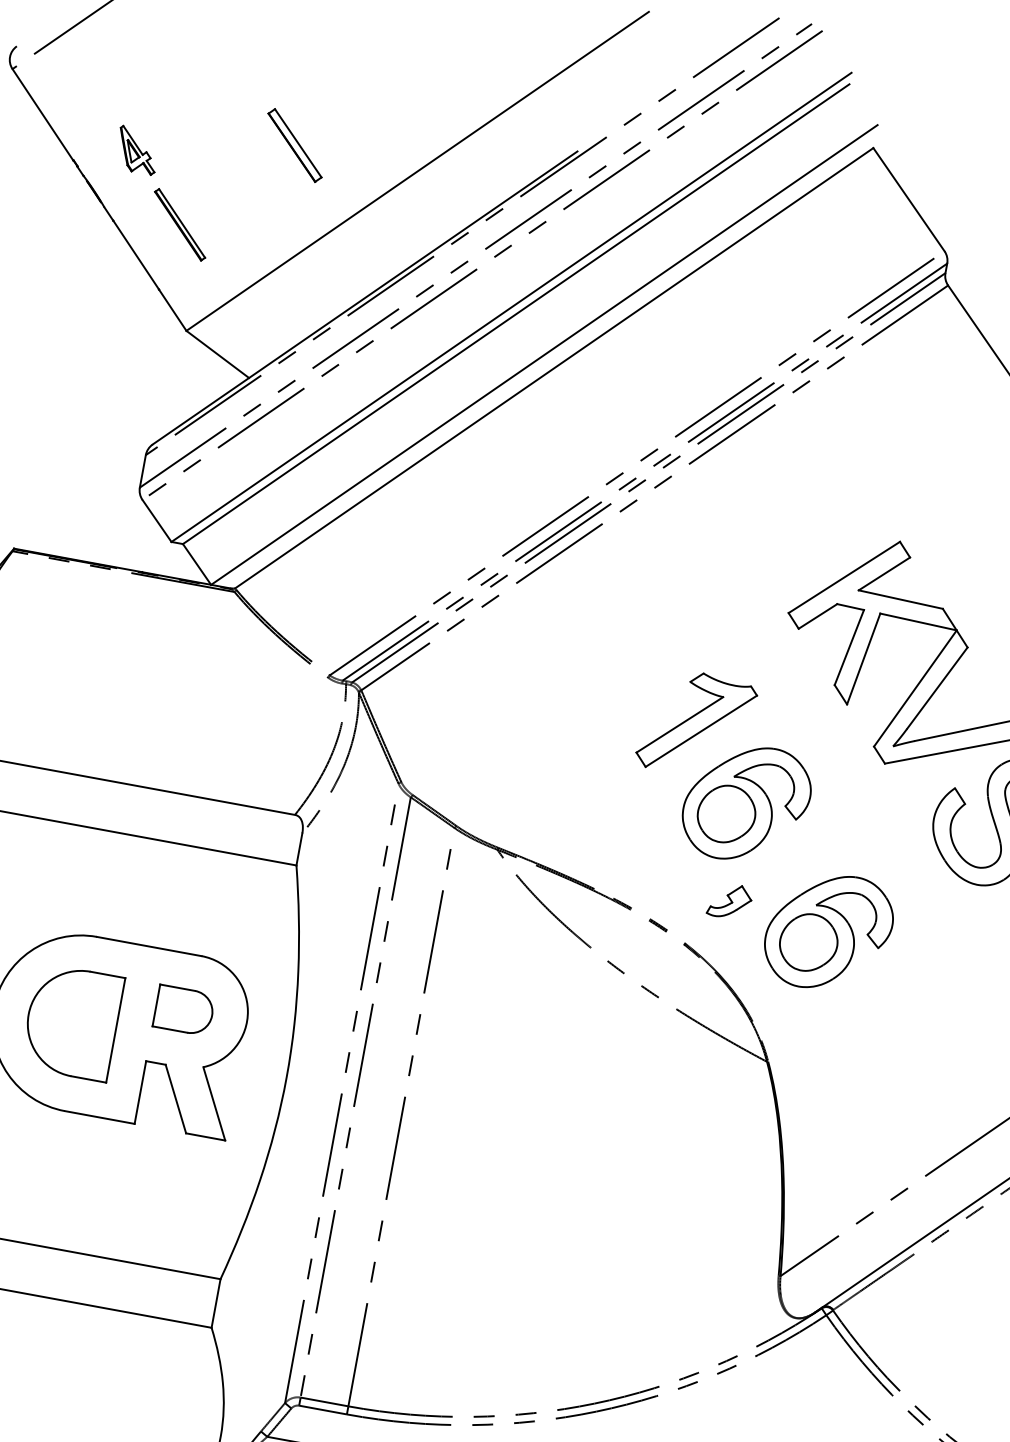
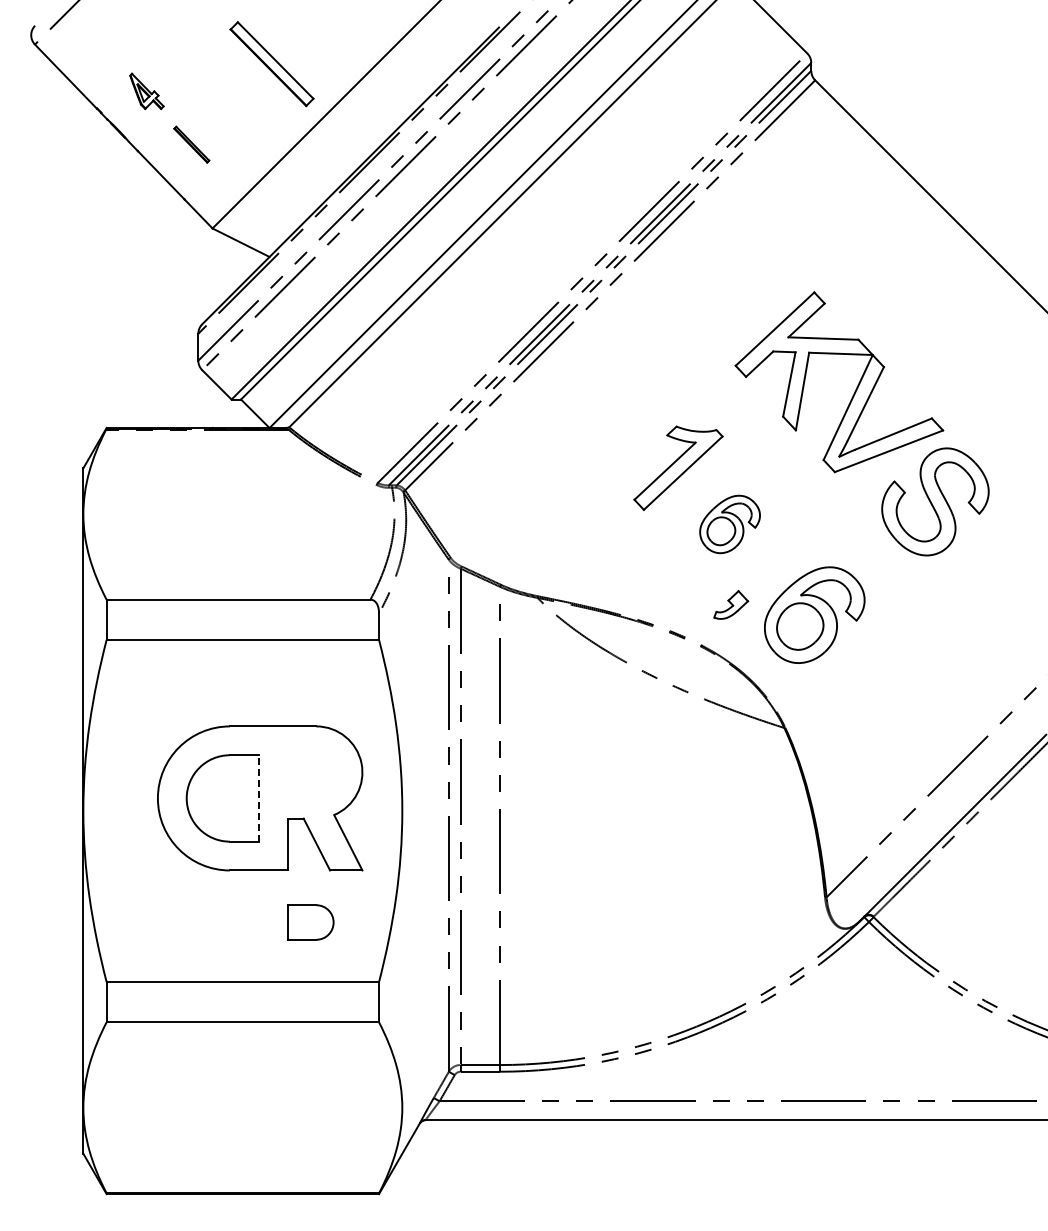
part: (295, 145) -> (272, 64), size x1.6
part: (179, 224) -> (191, 144), size x0.7
part: (745, 803) -> (729, 524), size x0.6
part: (184, 1010) -> (310, 922), moved
line: (115, 1029) -> (258, 797), solid -> dashed

